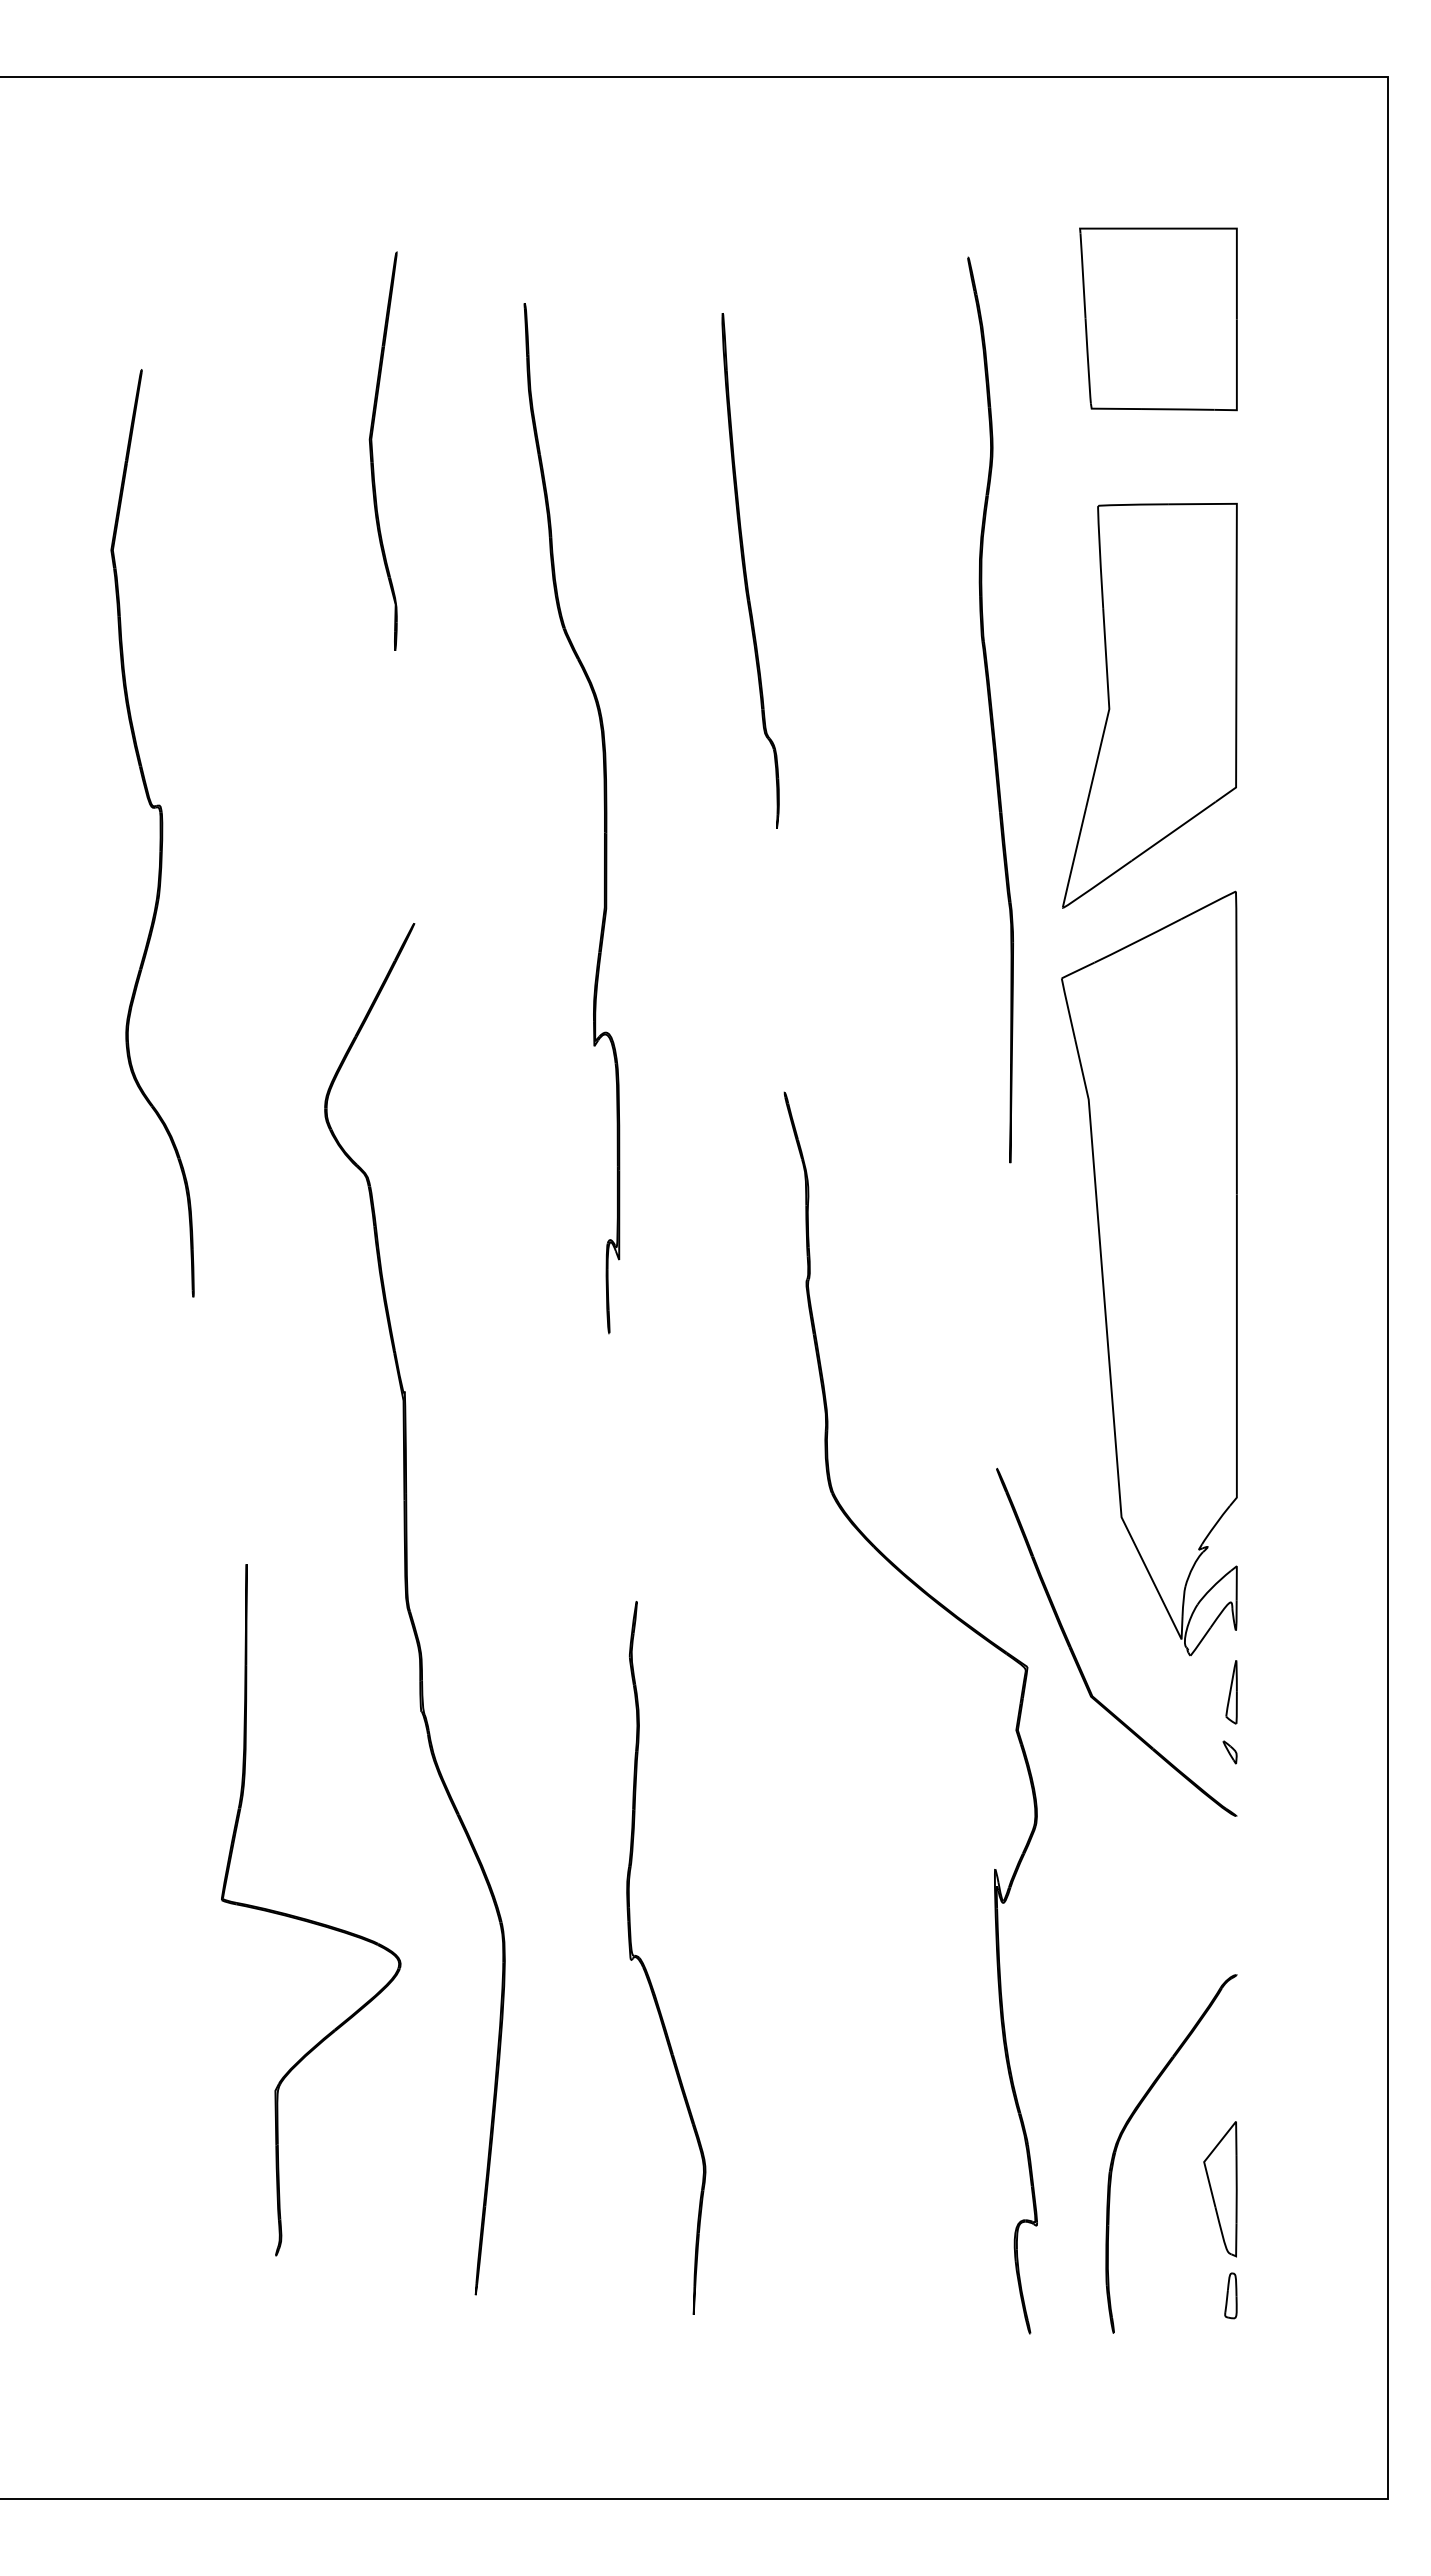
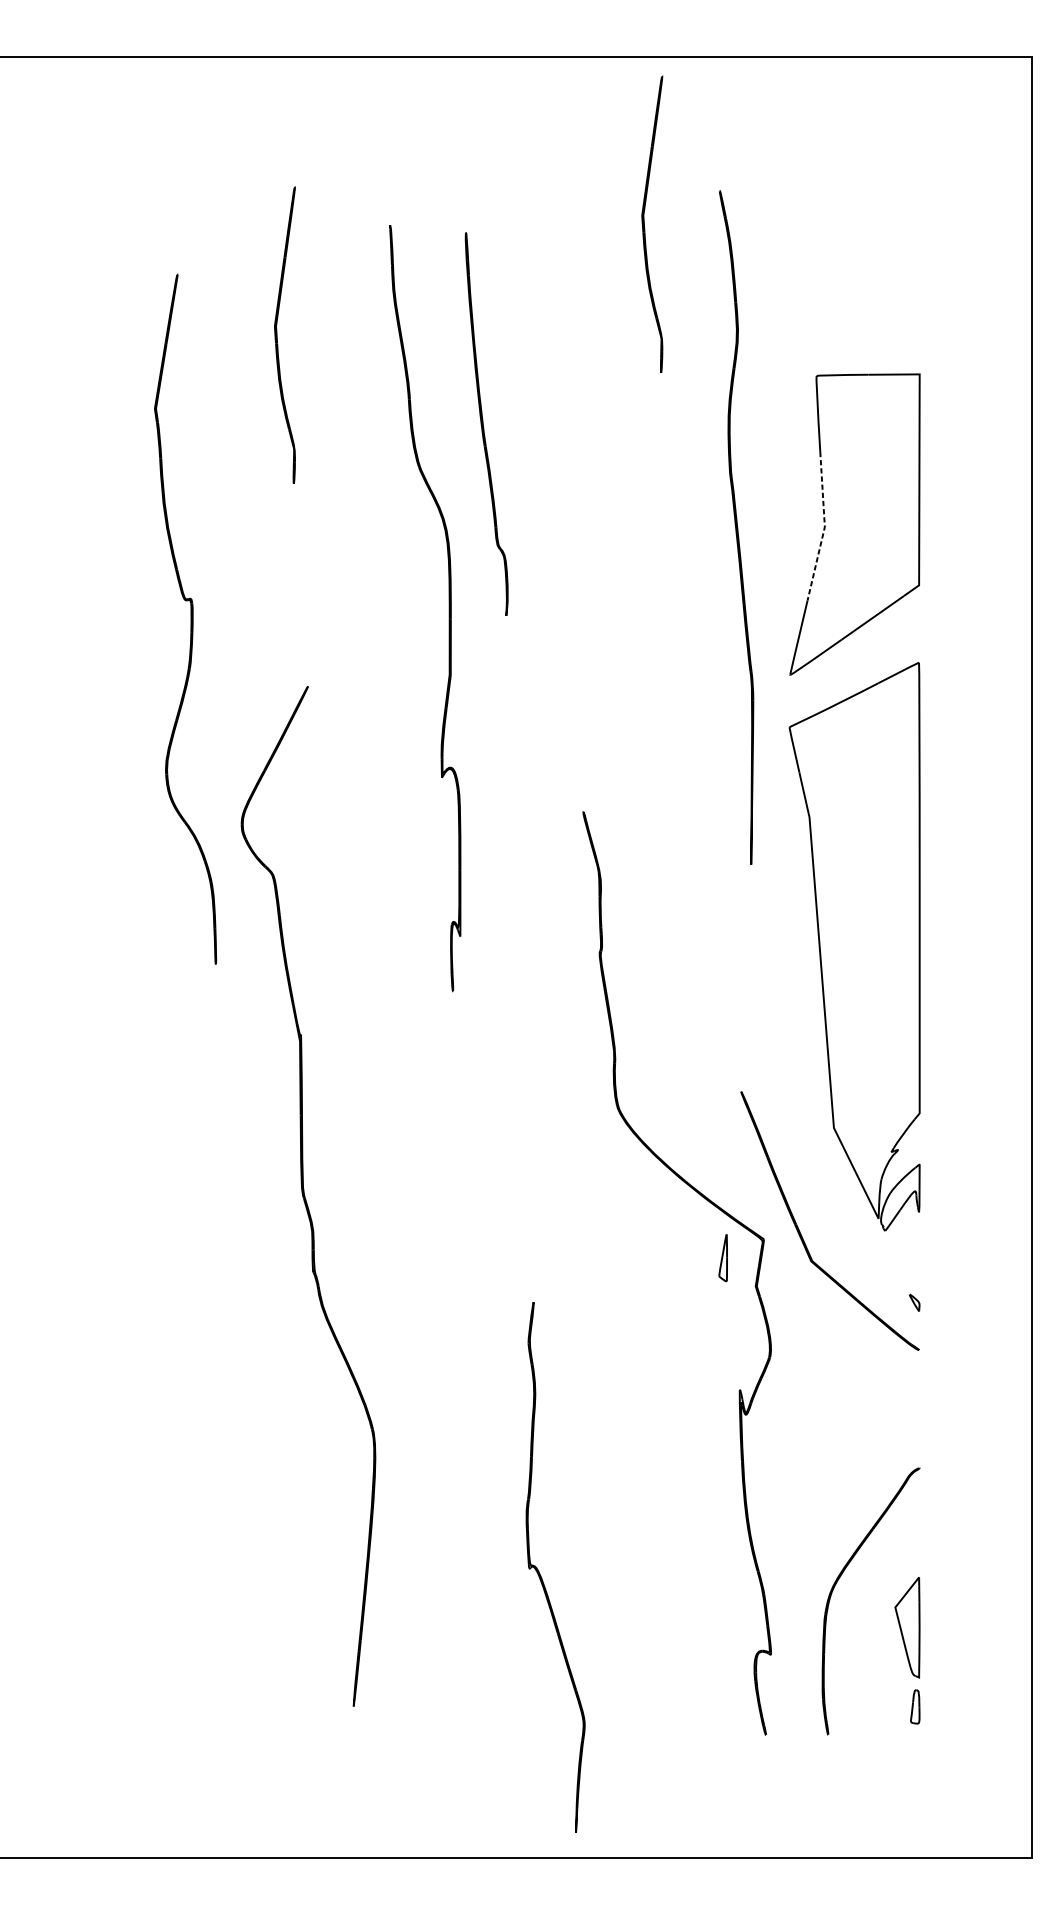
part: (867, 304) -> (645, 226), added
part: (1158, 319) -> (861, 237), removed
part: (750, 570) -> (486, 423), moved
line: (1109, 709) -> (824, 527), solid -> dashed
part: (159, 833) -> (190, 619), moved
part: (1231, 1692) -> (723, 1258), moved
part: (310, 1919) -> (230, 1427), removed
part: (646, 1968) -> (540, 1575), moved

